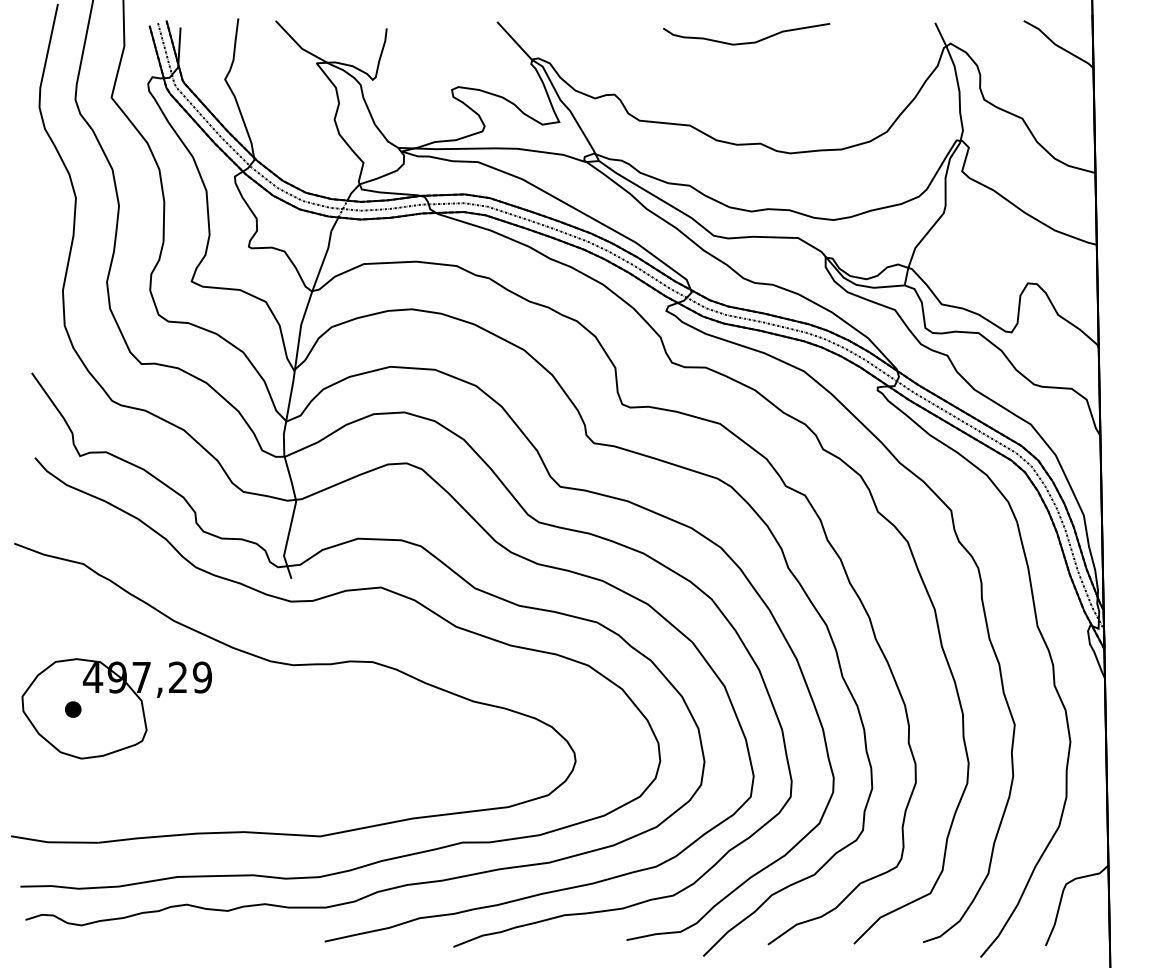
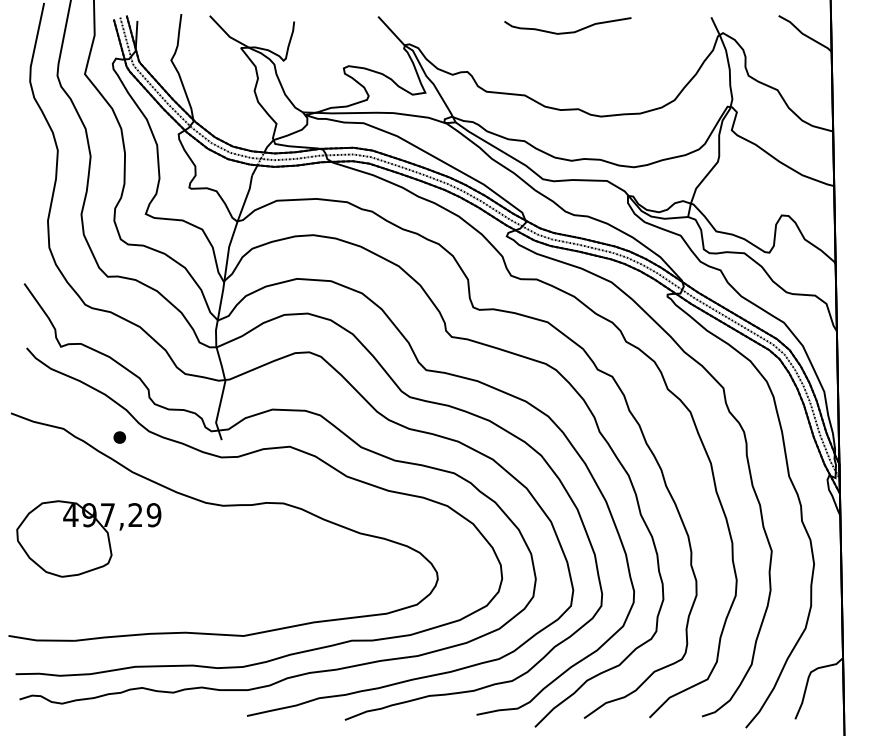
part: (72, 709) -> (119, 437), moved

